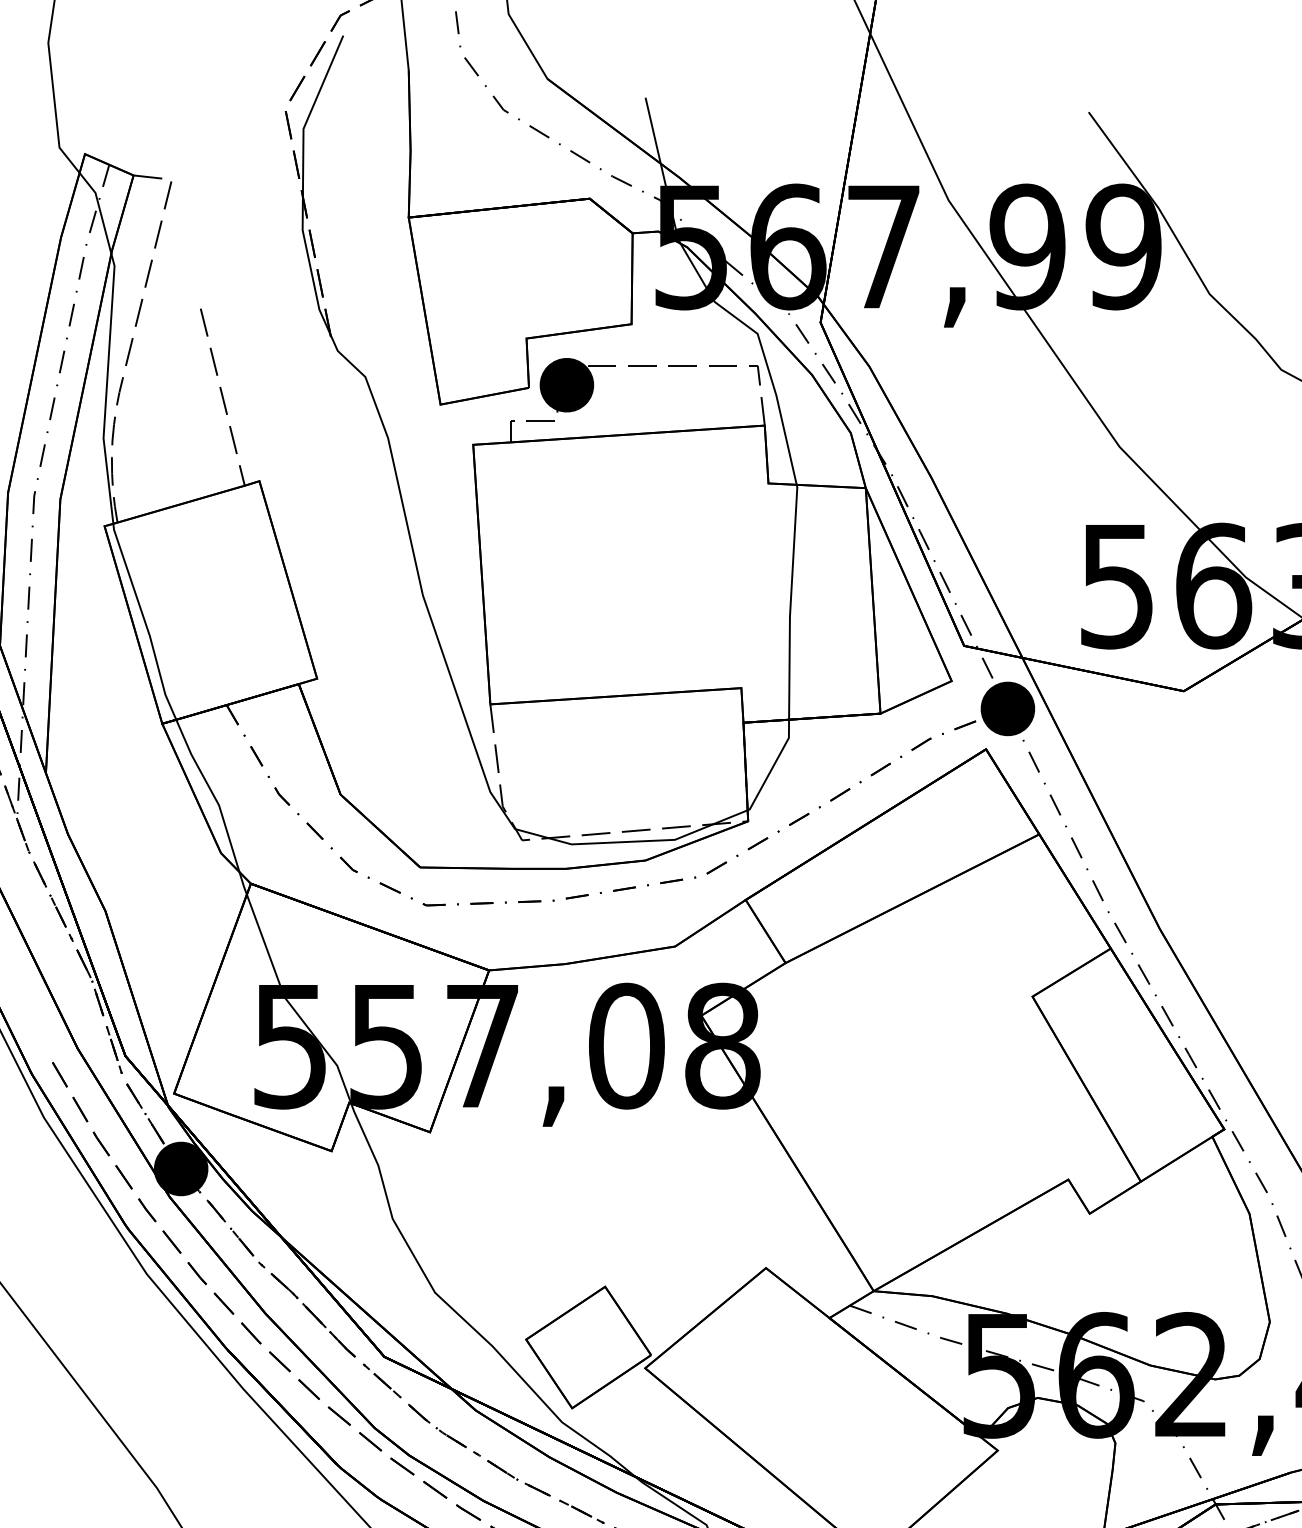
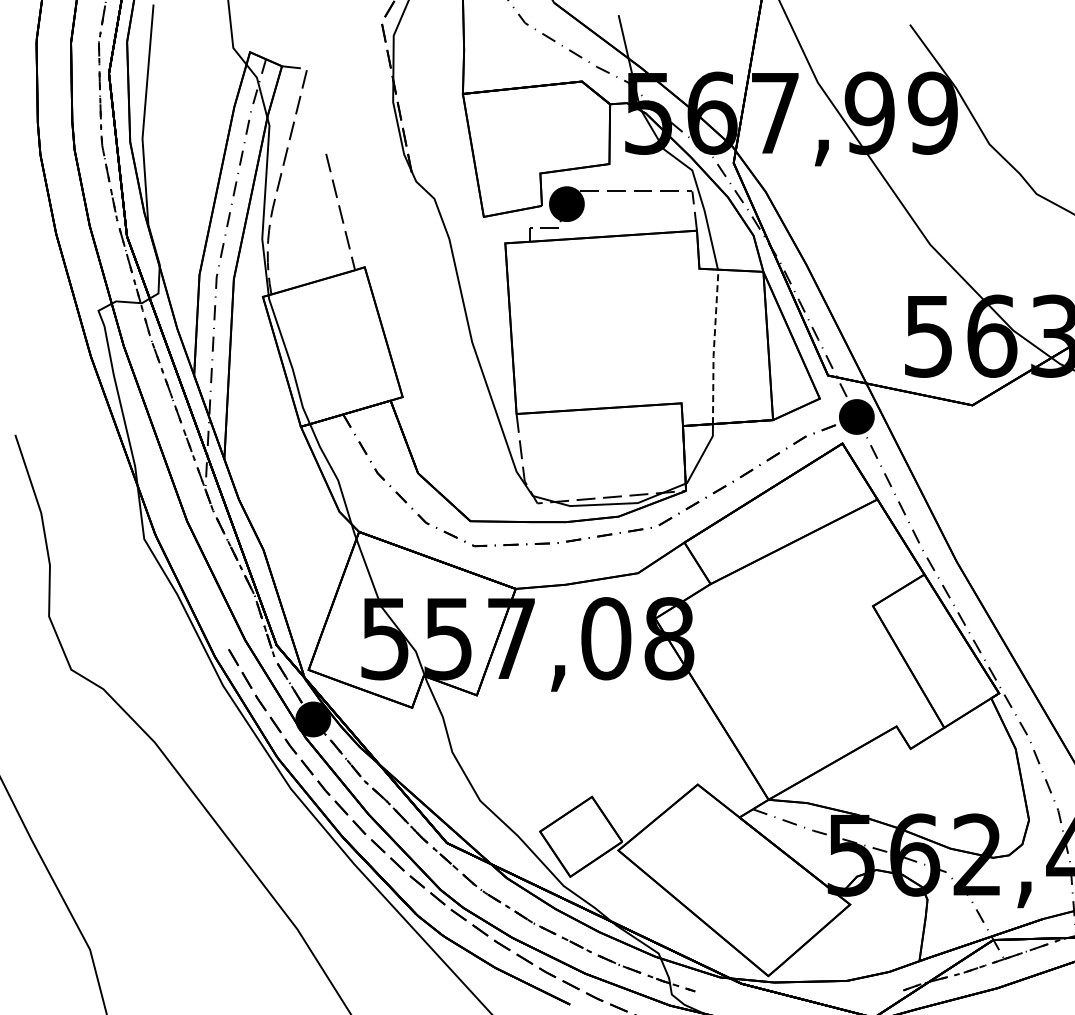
line: (791, 601) -> (714, 346), solid -> dashed

